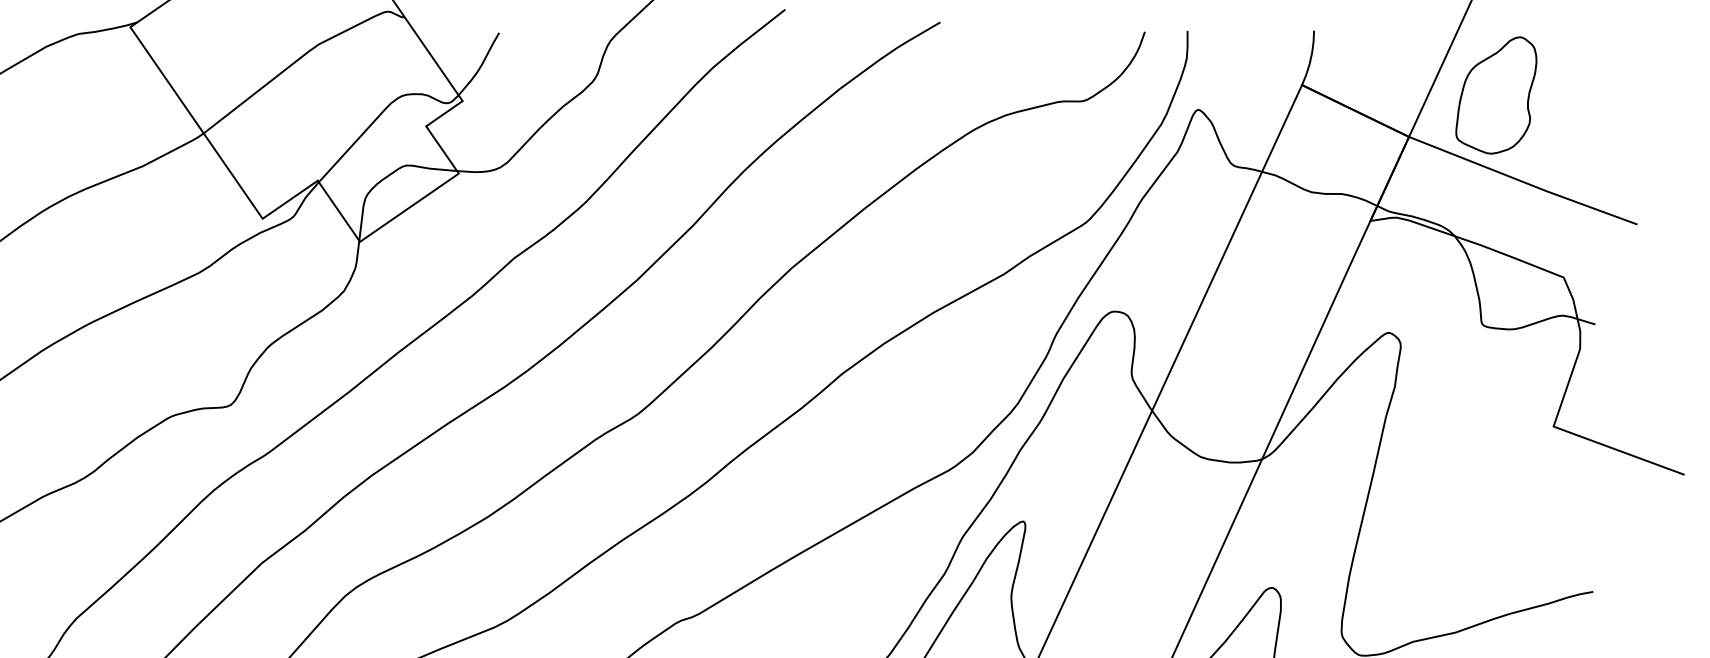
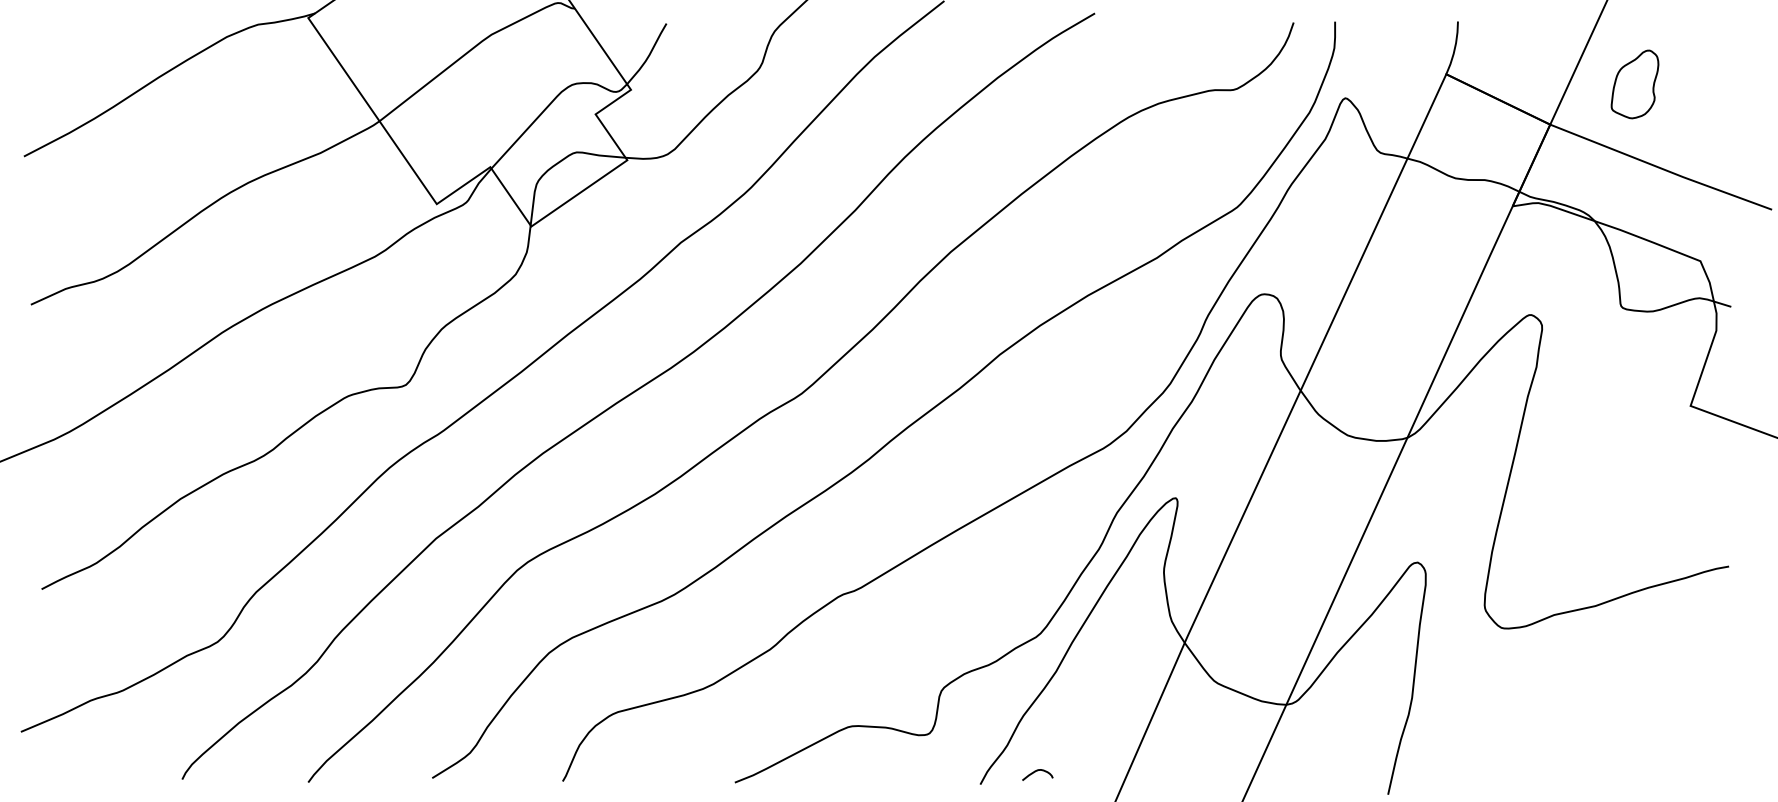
part: (1495, 95) -> (1634, 84), size x0.6

